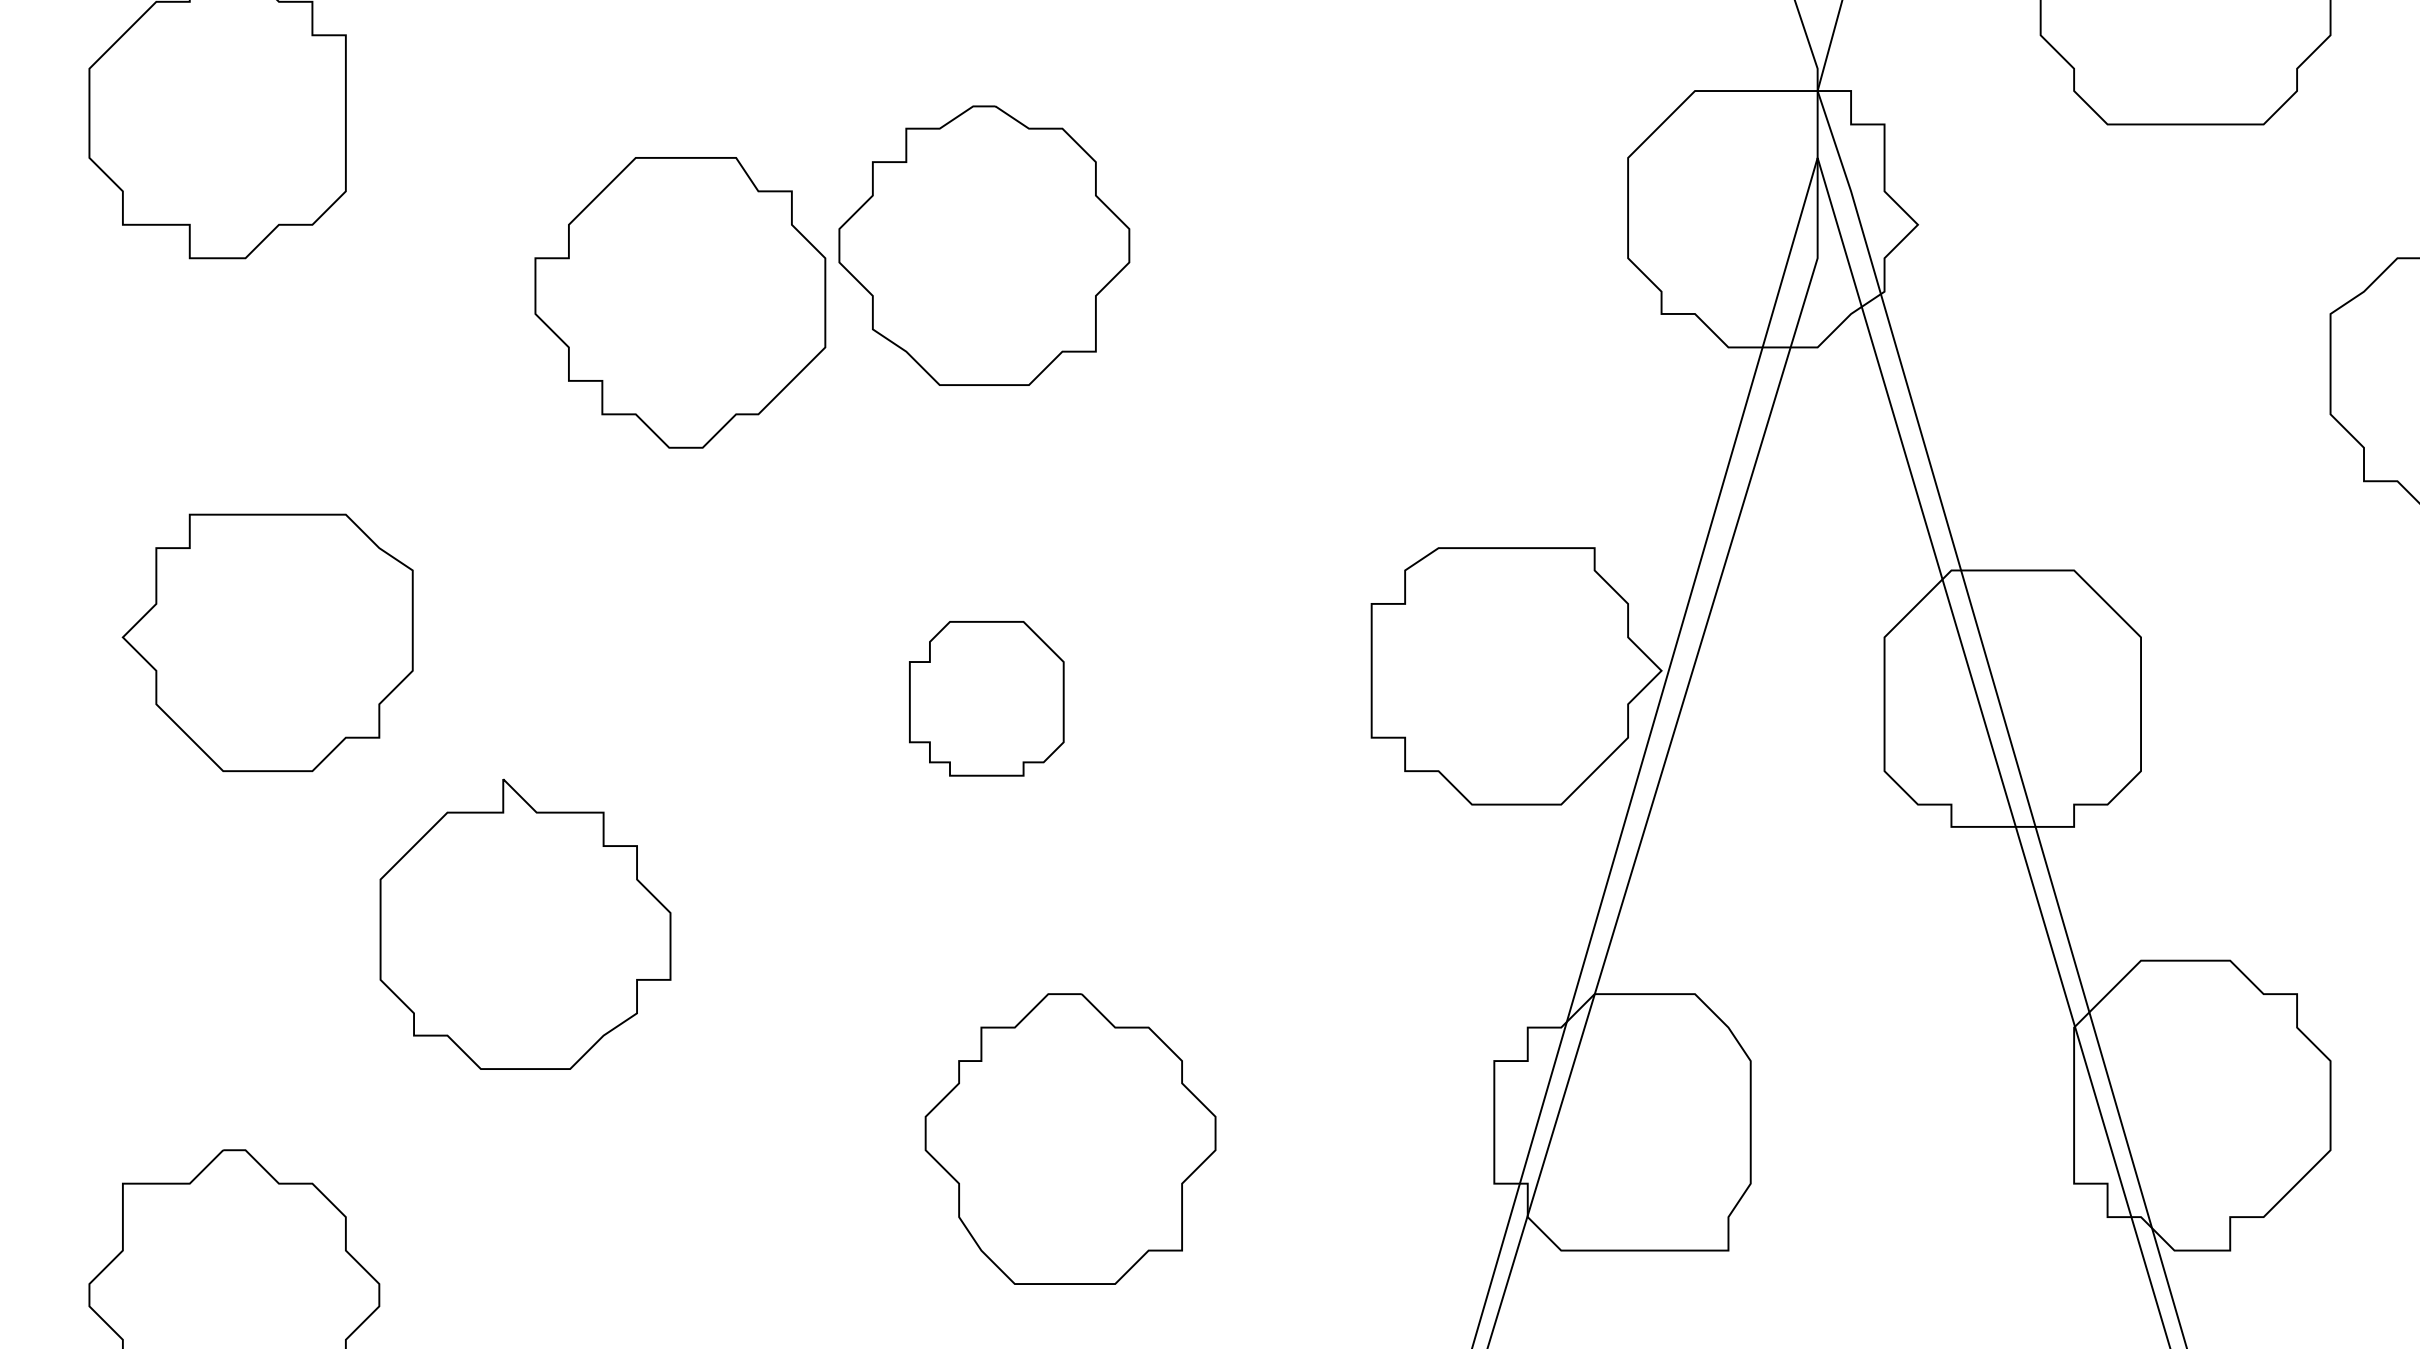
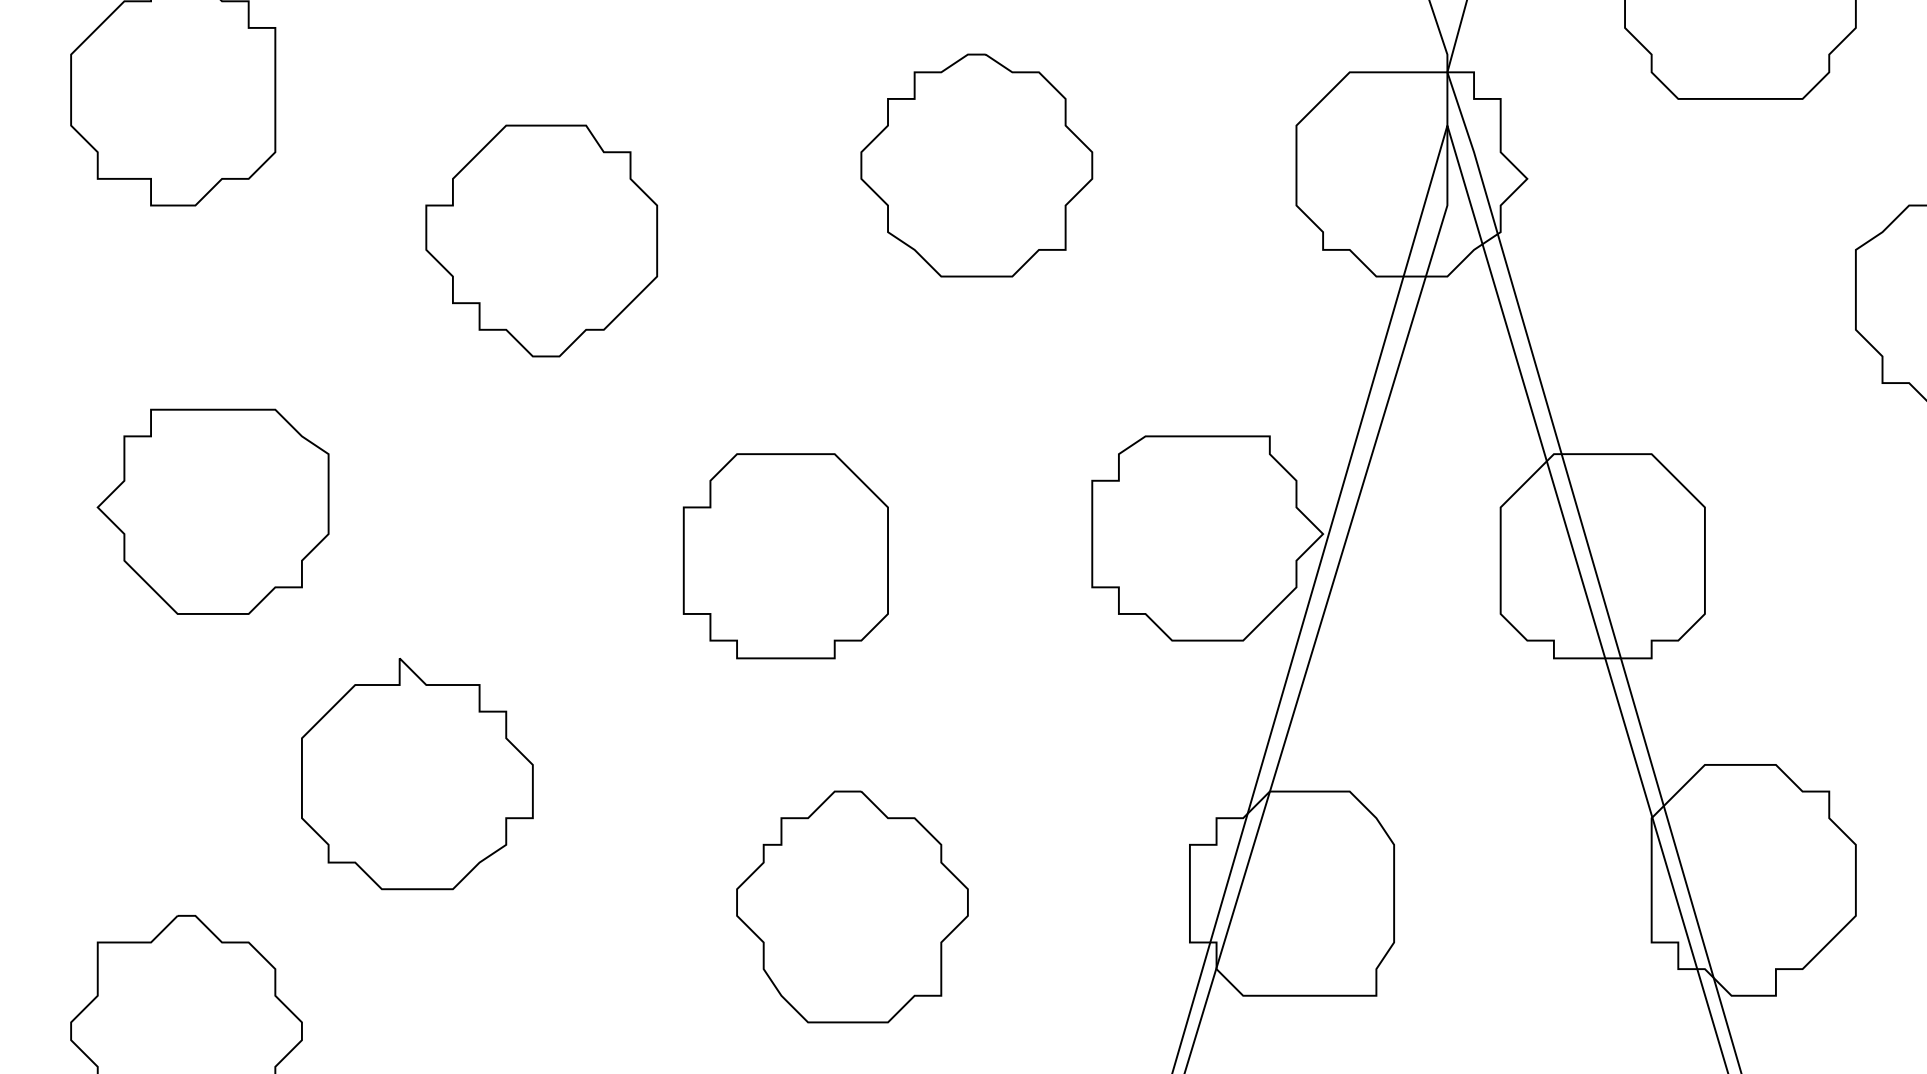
part: (983, 245) -> (976, 165), moved
part: (986, 698) -> (785, 556), size x1.67
part: (525, 925) -> (417, 774), moved

